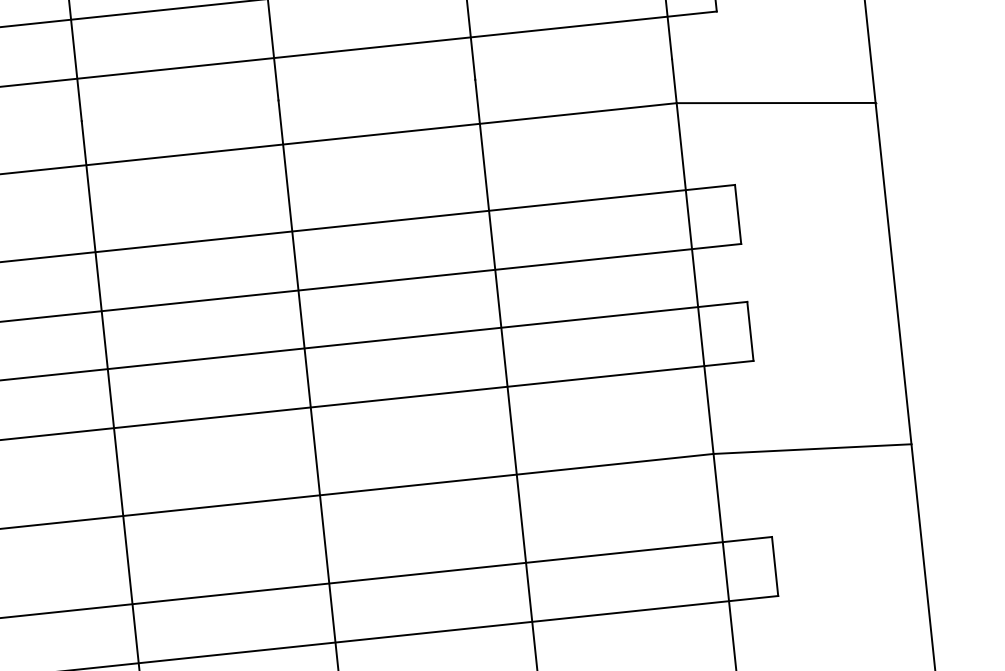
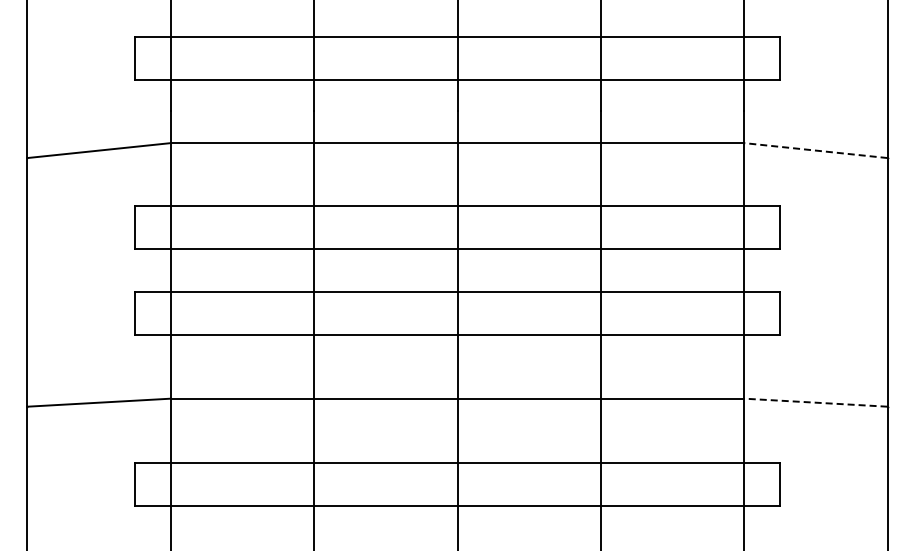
line: (775, 102) -> (815, 150), solid -> dashed
line: (811, 448) -> (815, 402), solid -> dashed

